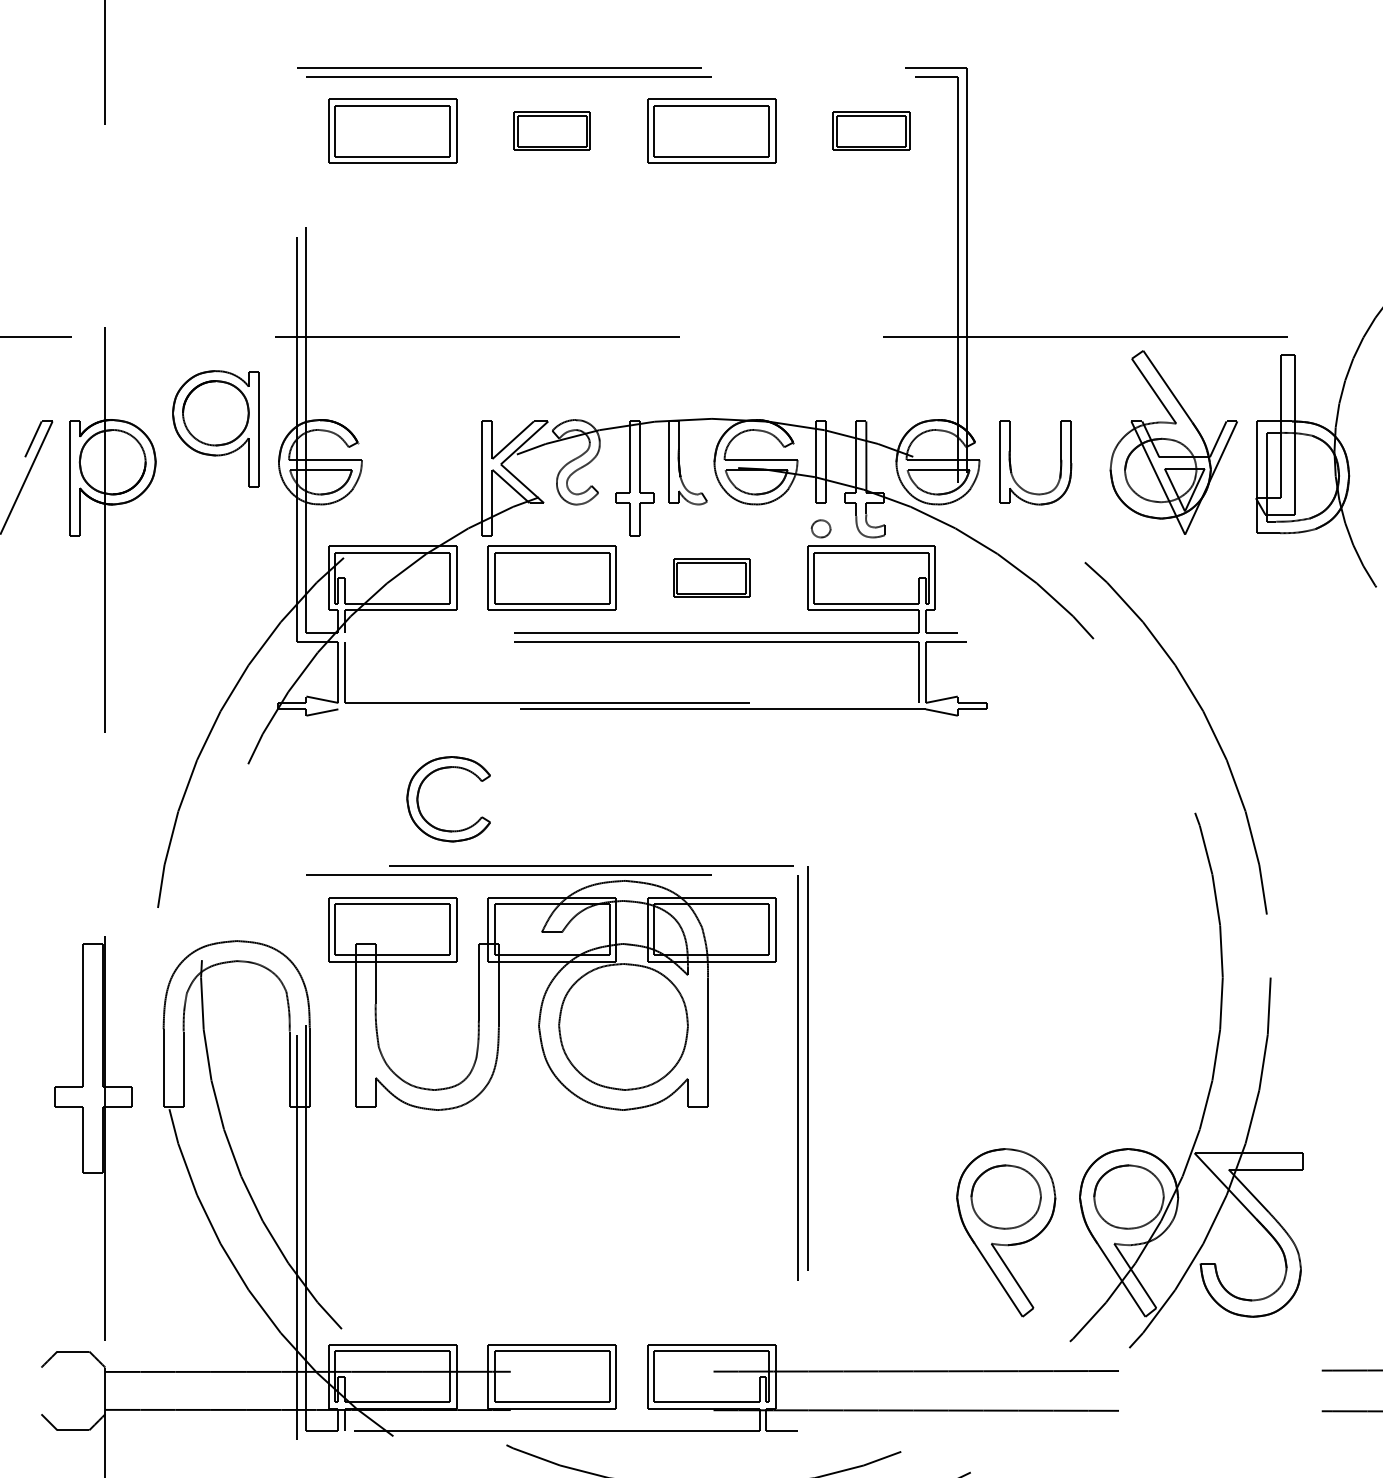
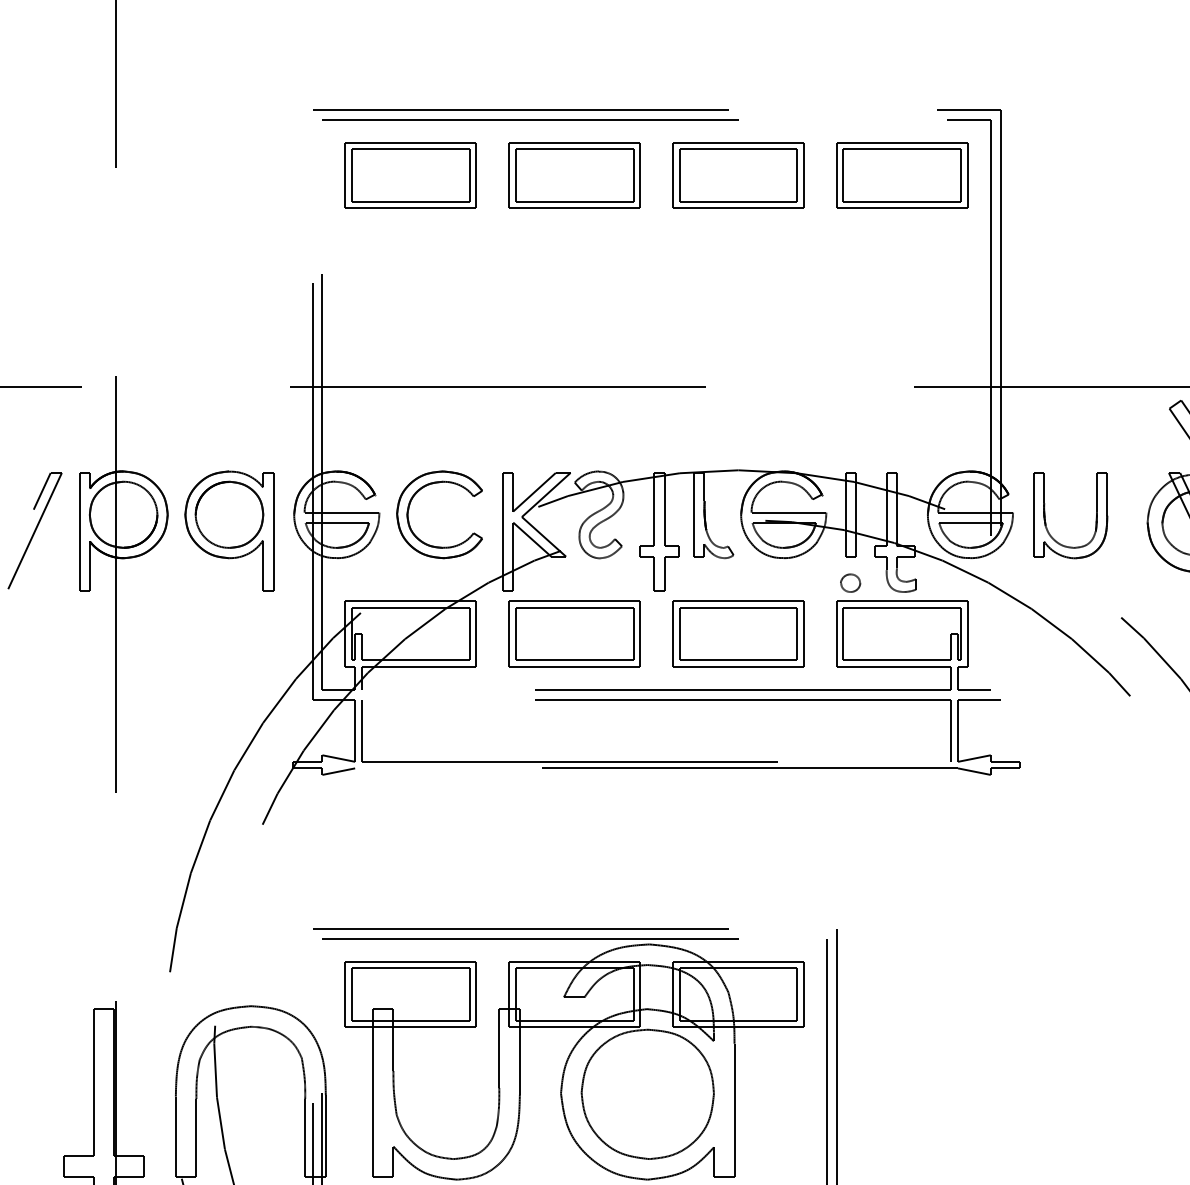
part: (551, 130) -> (573, 174), size x1.67
part: (871, 130) -> (902, 174), size x1.67
part: (215, 428) -> (229, 530), moved
part: (711, 577) -> (738, 633), size x1.67
part: (419, 793) -> (409, 508), moved
line: (591, 865) -> (520, 928), moved

